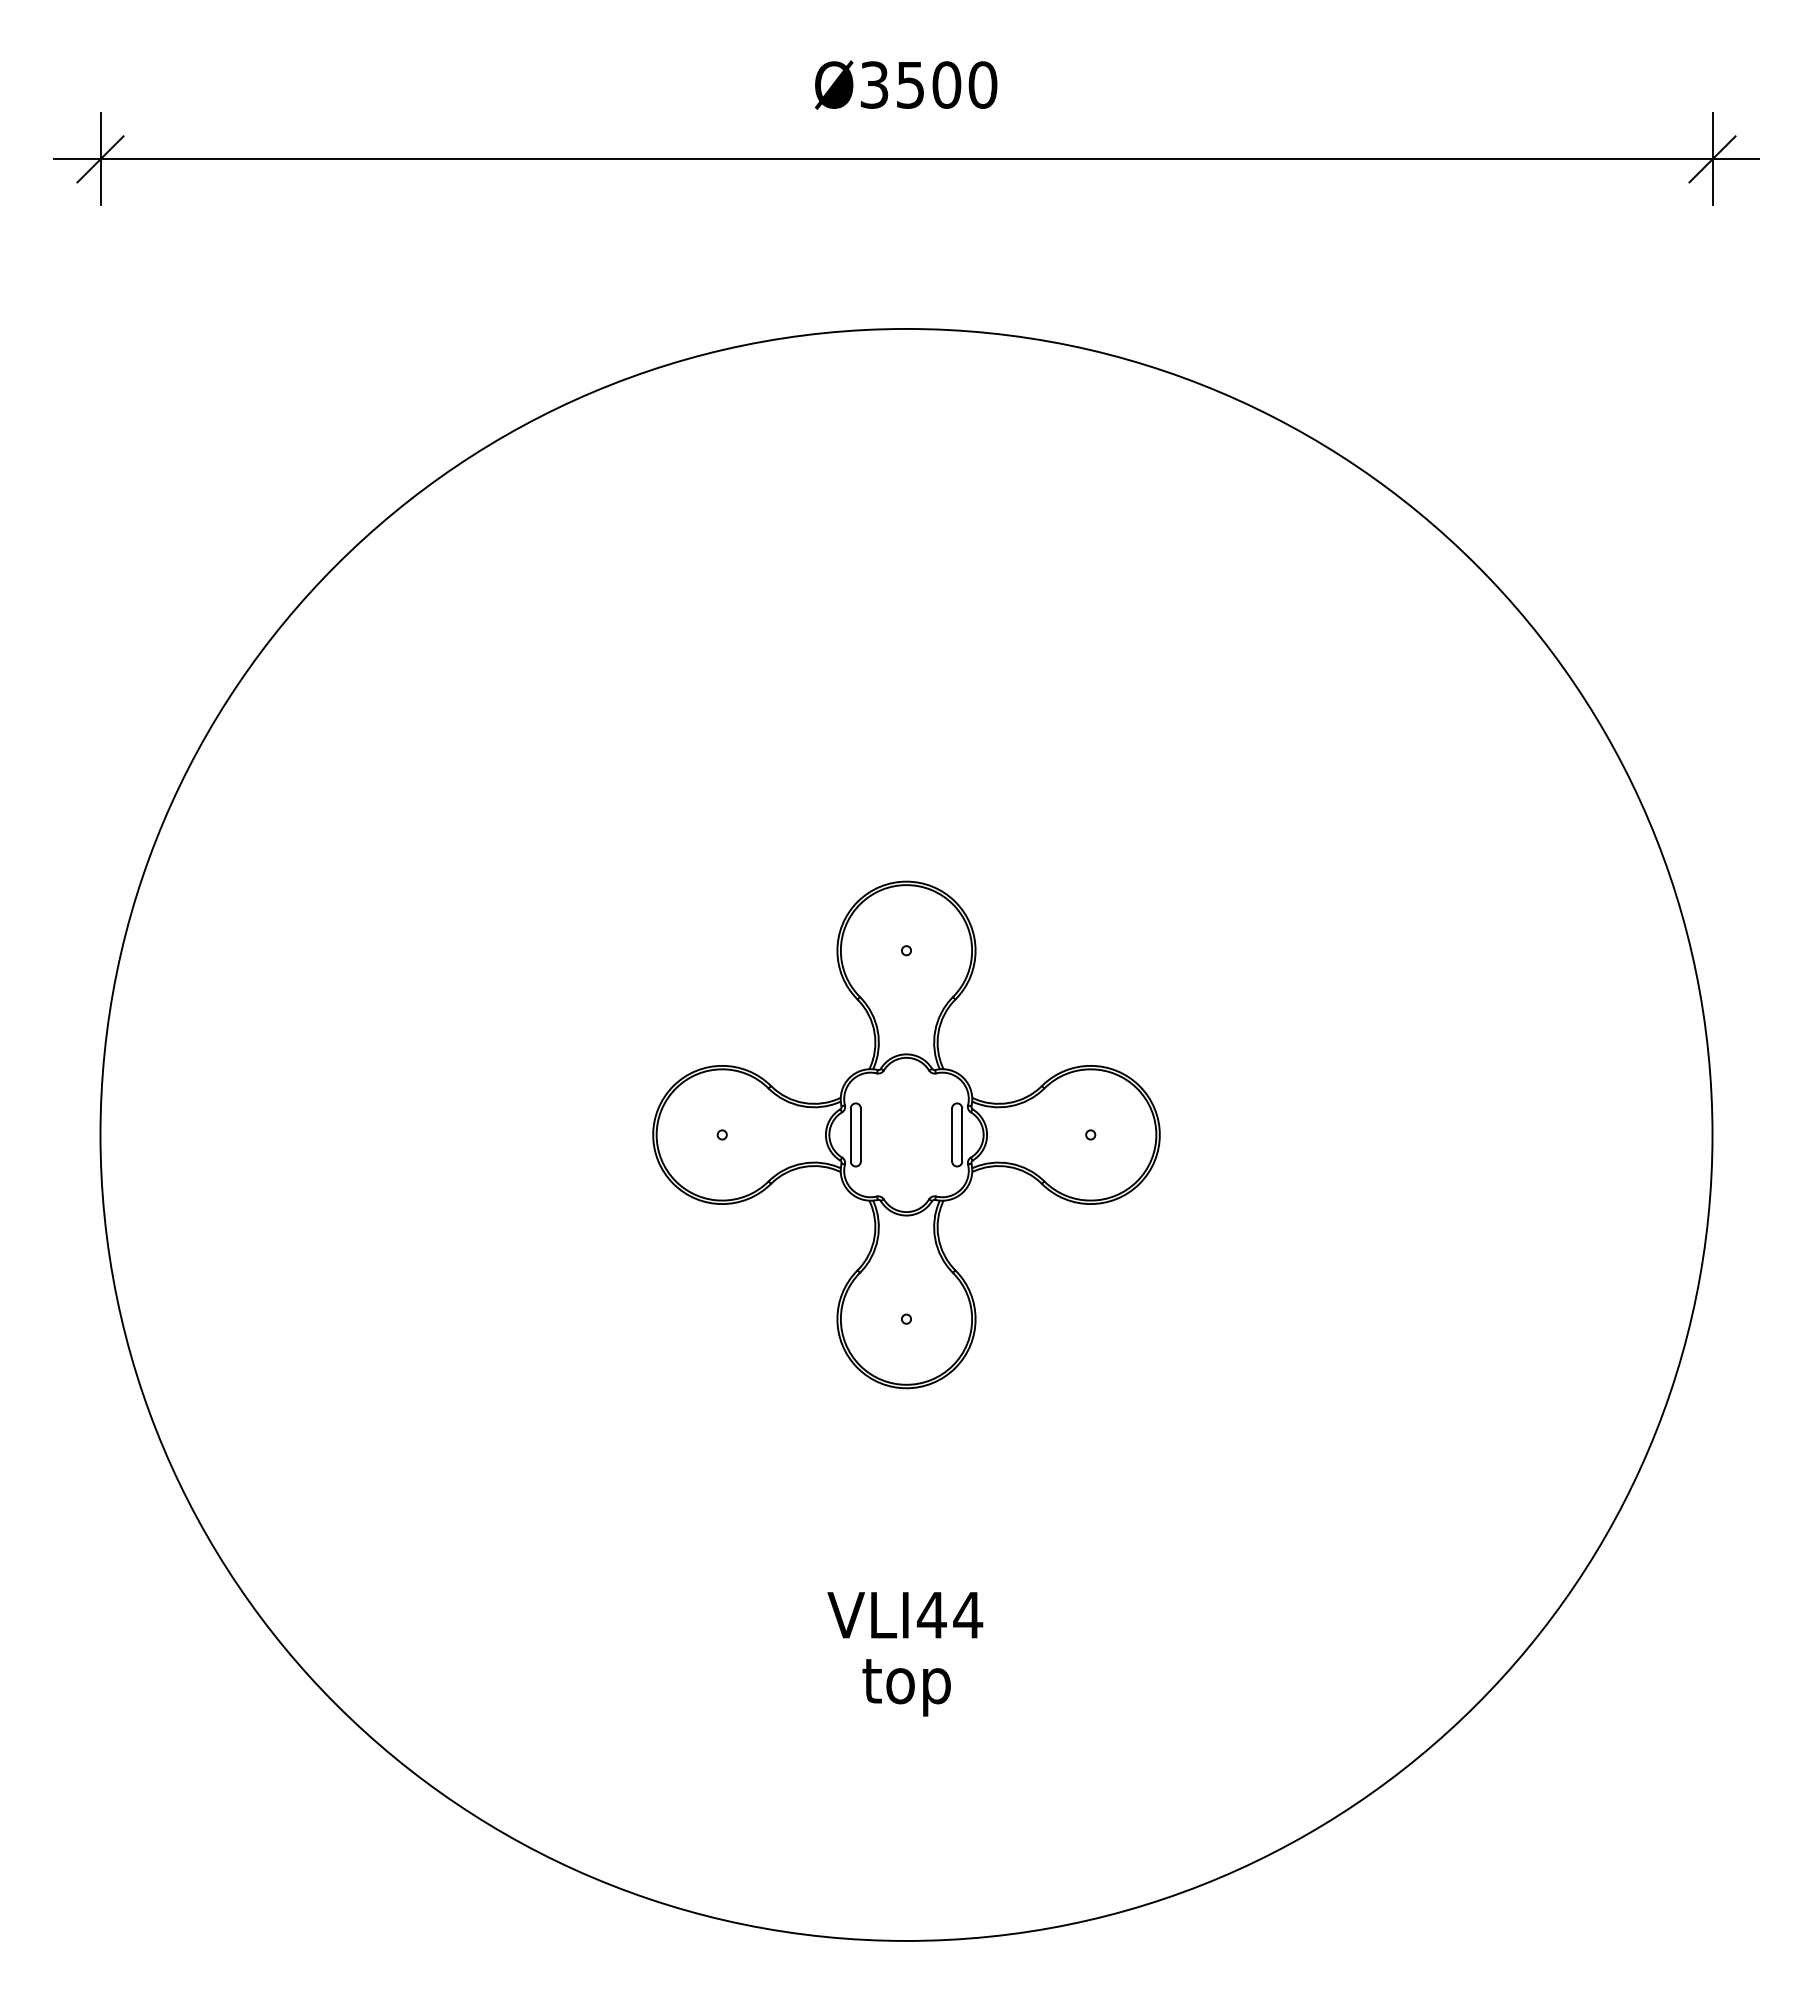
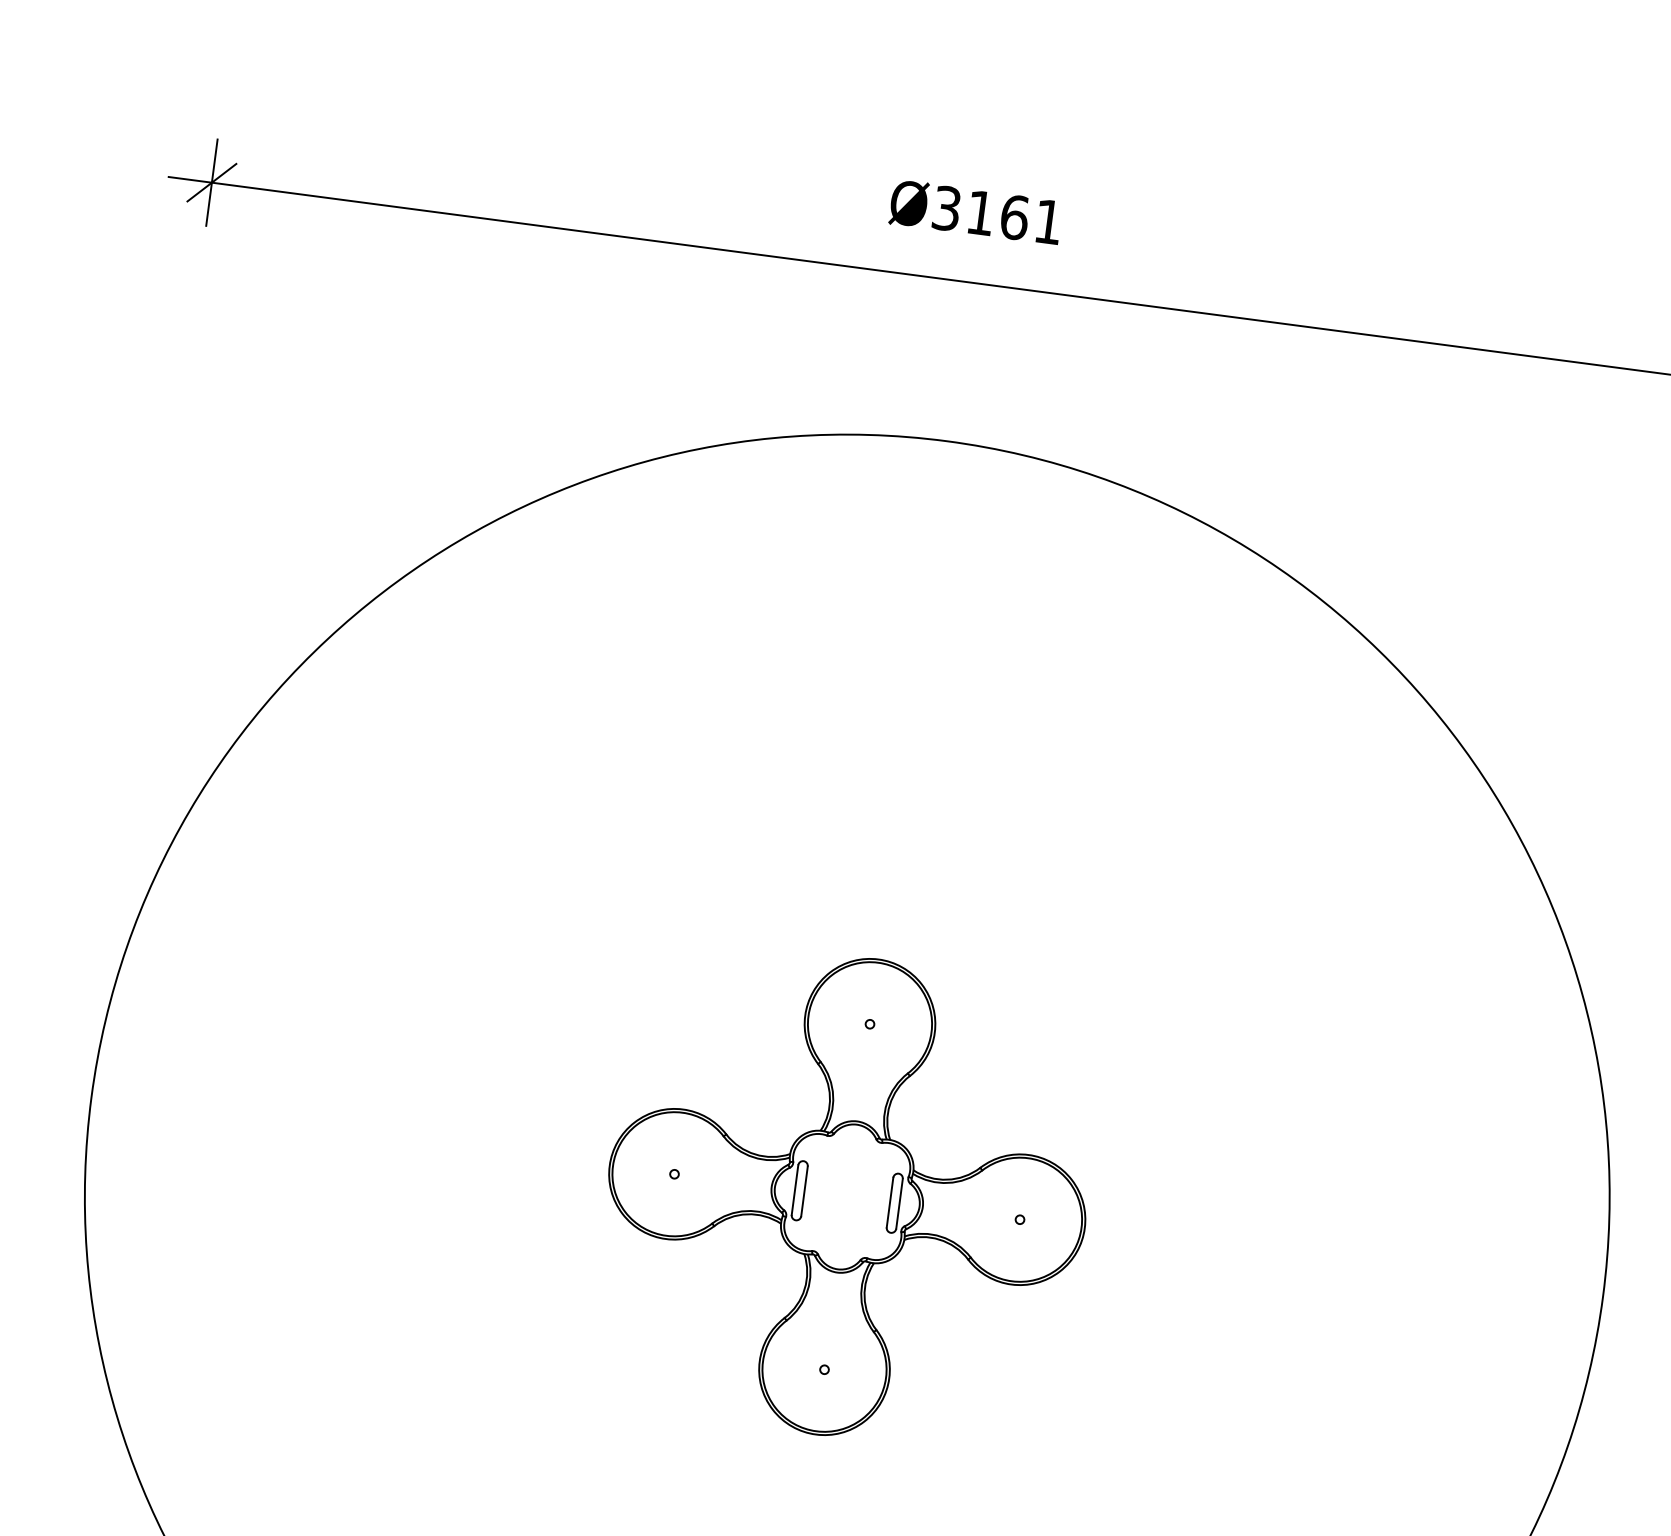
text: (947, 84) -> (1015, 217), Ø3500 -> Ø3161

